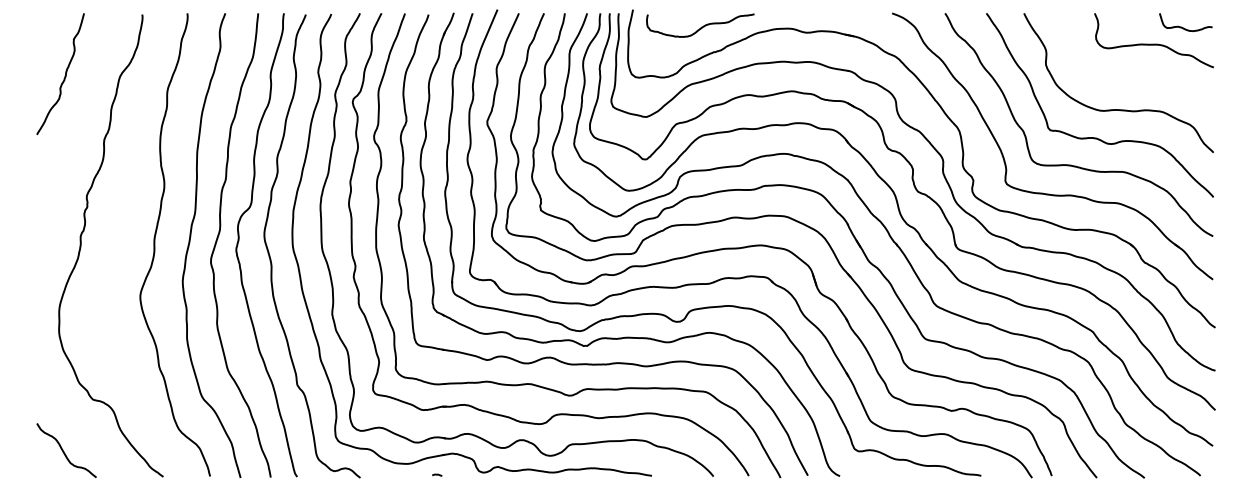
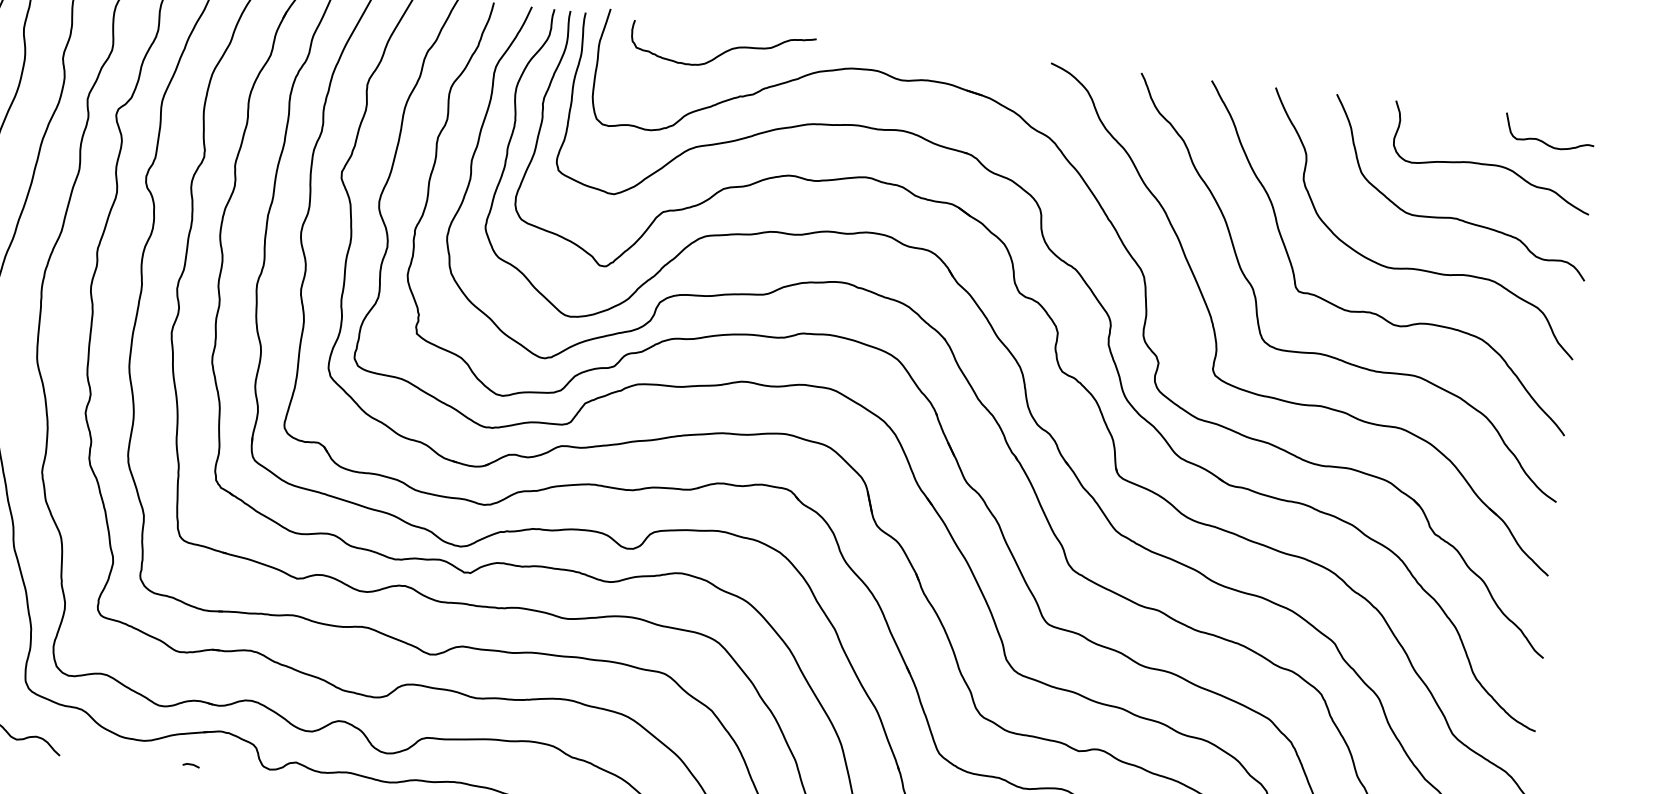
curve: (1137, 77) -> (1457, 217), added

